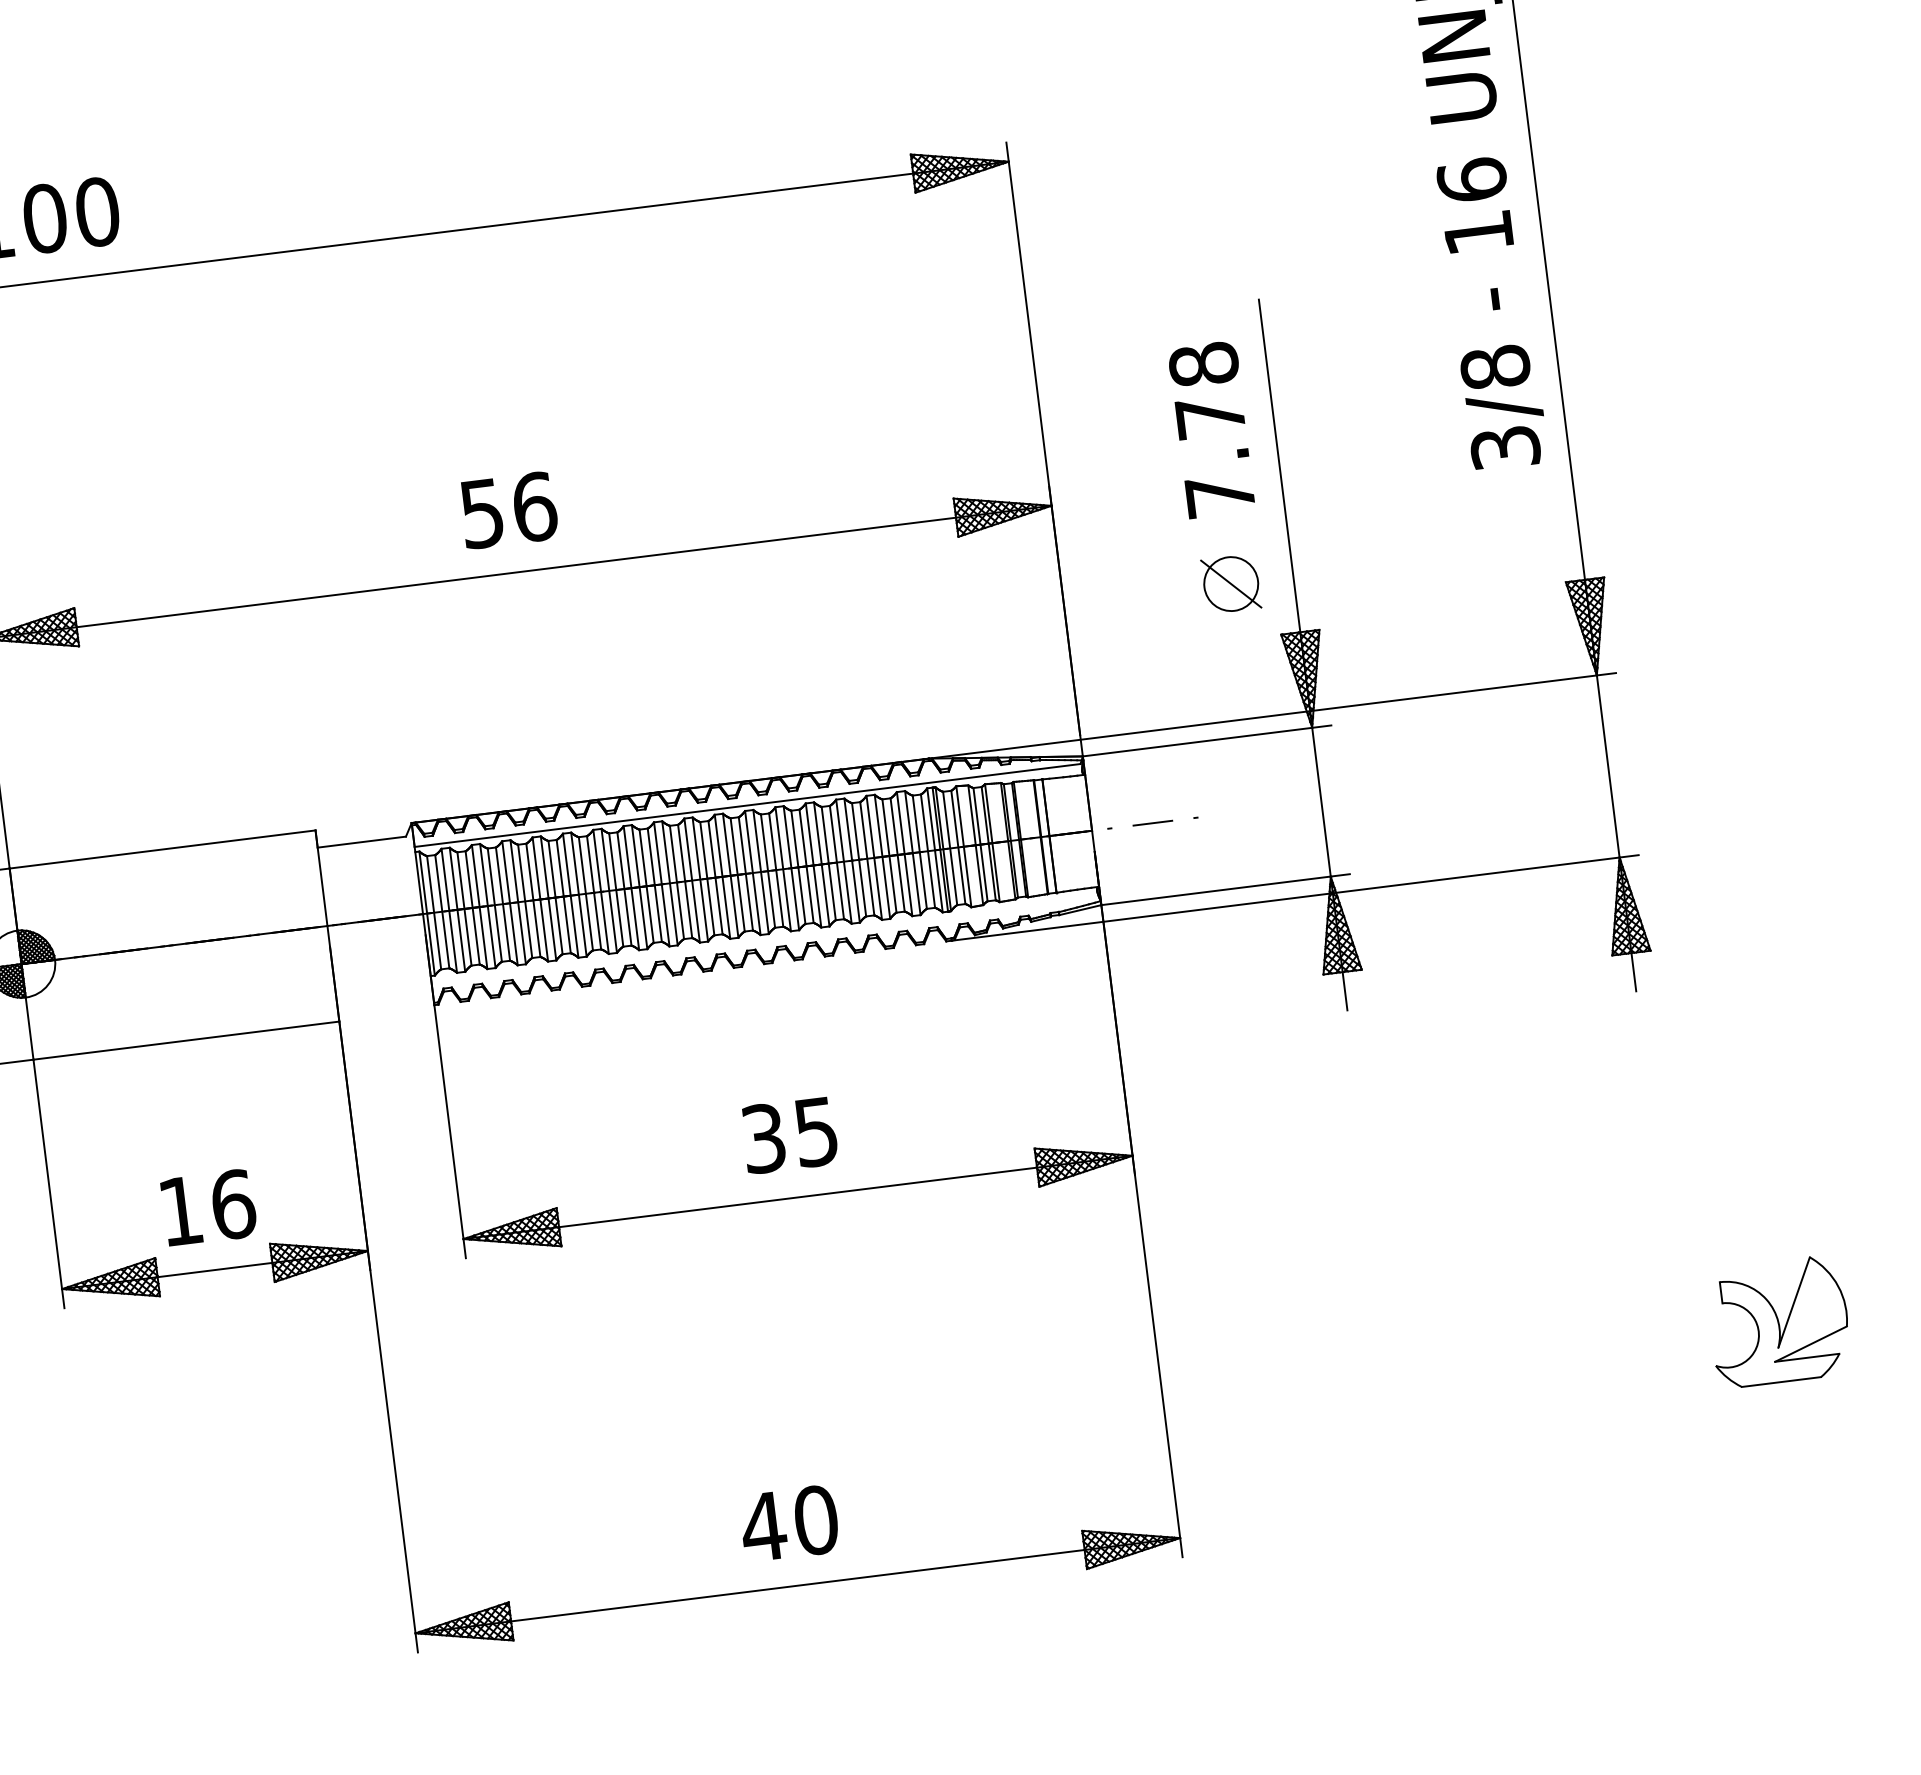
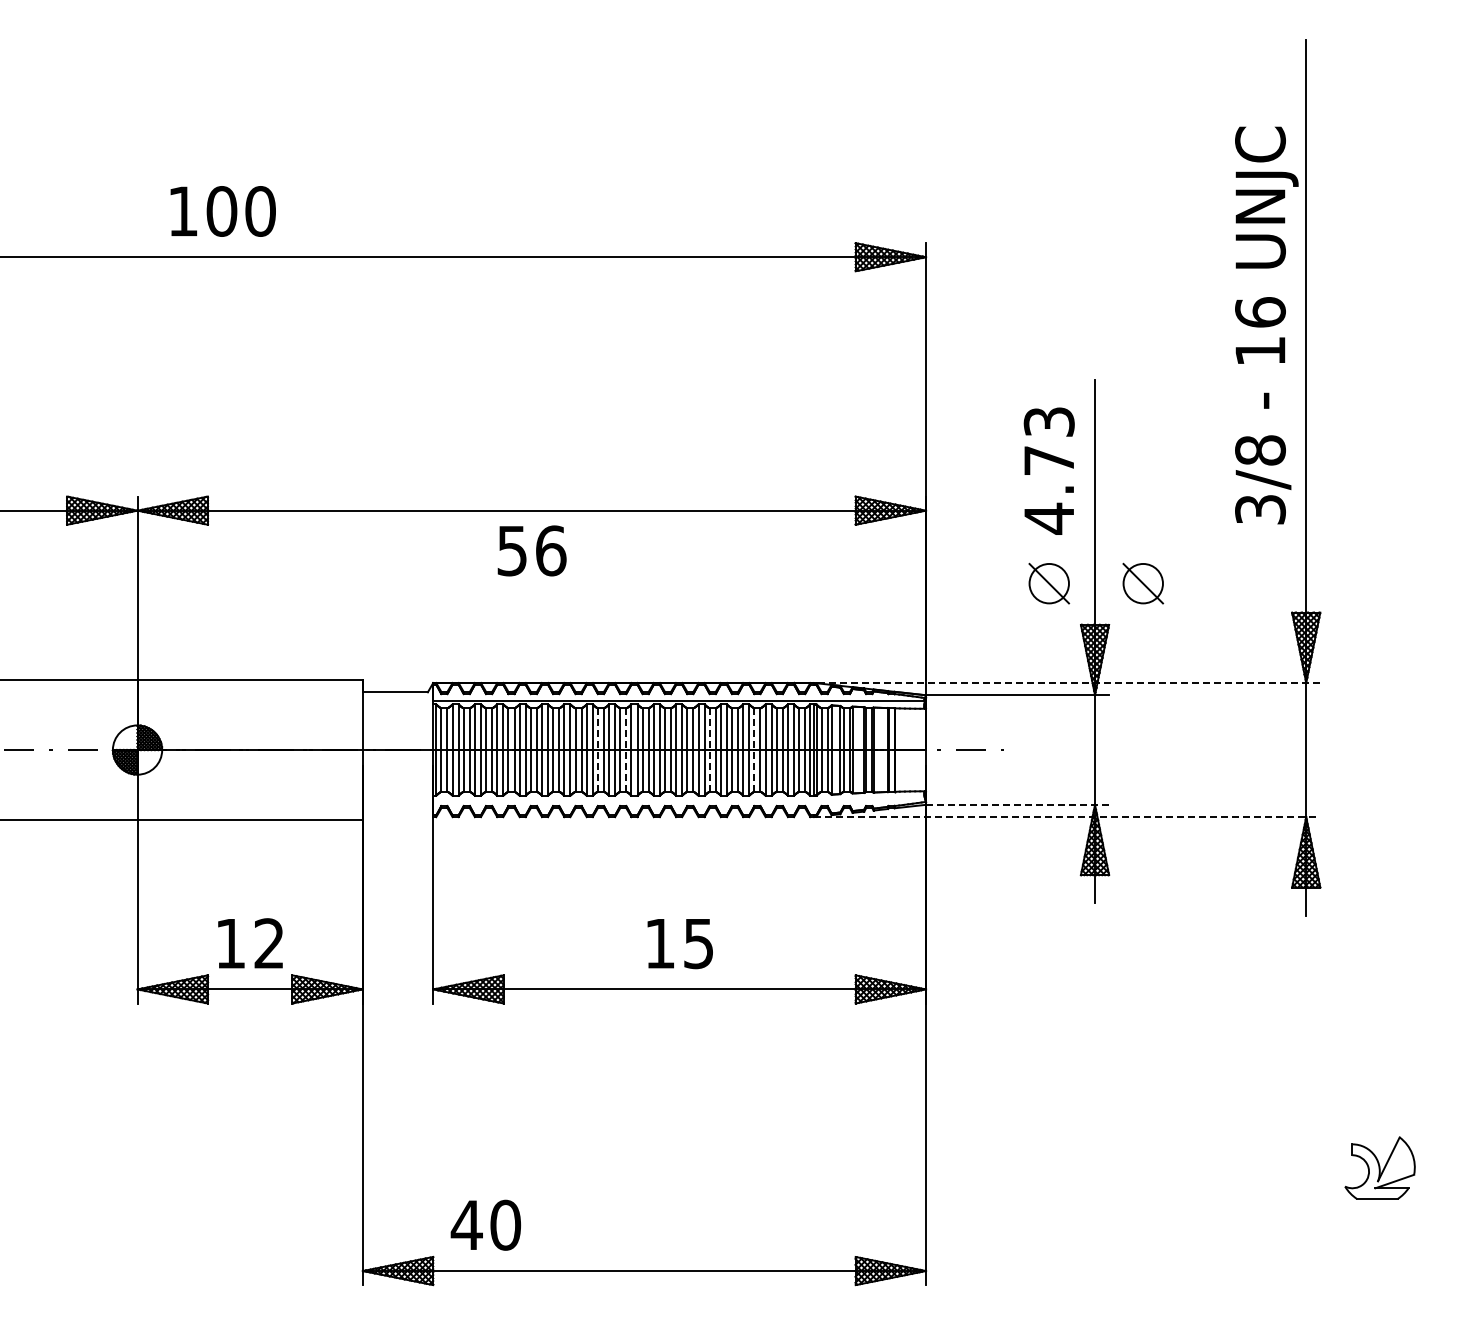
text: (1211, 430) -> (1048, 470), 7.78 -> 4.73
text: (508, 509) -> (531, 550), moved
part: (1359, 567) -> (1143, 583), added
line: (1271, 716) -> (1066, 683), solid -> dashed
line: (859, 860) -> (754, 750), solid -> dashed
line: (798, 868) -> (709, 750), solid -> dashed
line: (685, 882) -> (626, 750), solid -> dashed
line: (646, 886) -> (597, 750), solid -> dashed
line: (1225, 889) -> (1017, 804), solid -> dashed
line: (1295, 898) -> (1067, 817), solid -> dashed
text: (762, 1138) -> (659, 943), 35 -> 15
text: (233, 1204) -> (269, 943), 16 -> 12
part: (1778, 1320) -> (1379, 1167), size x0.7
text: (788, 1522) -> (485, 1224), moved

